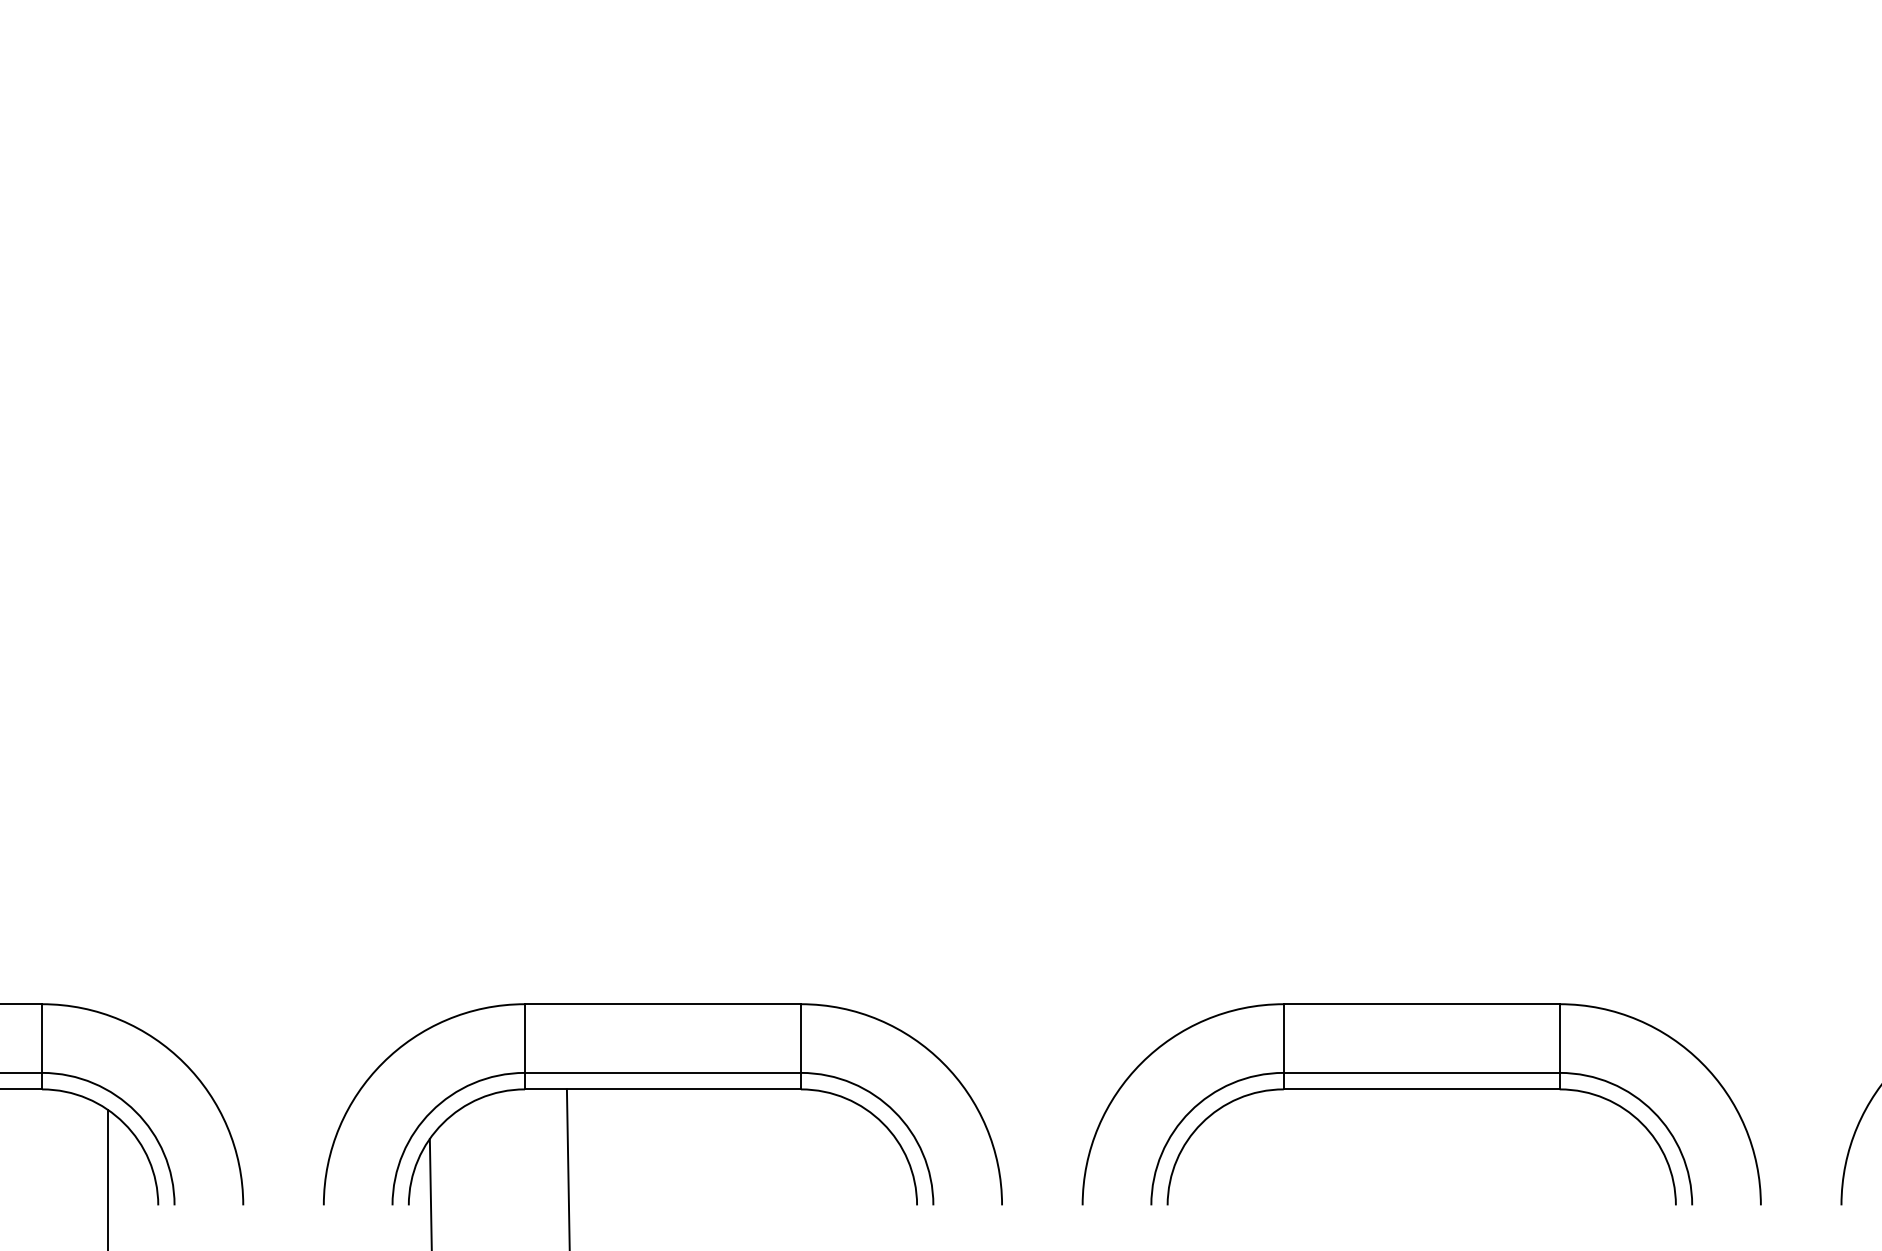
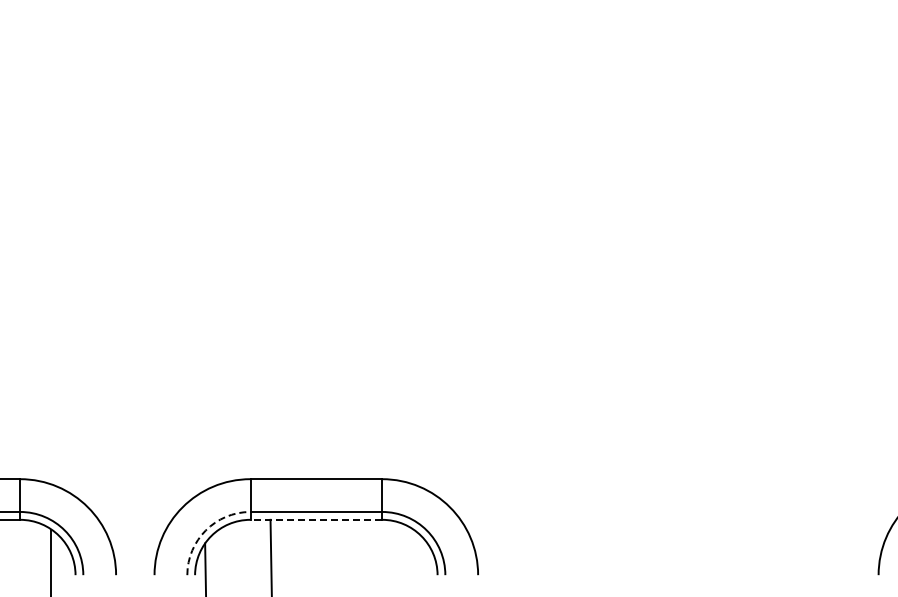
line: (663, 1088) -> (316, 519), solid -> dashed
part: (1422, 1103) -> (678, 526), removed
arc: (430, 1111) -> (205, 530), solid -> dashed

